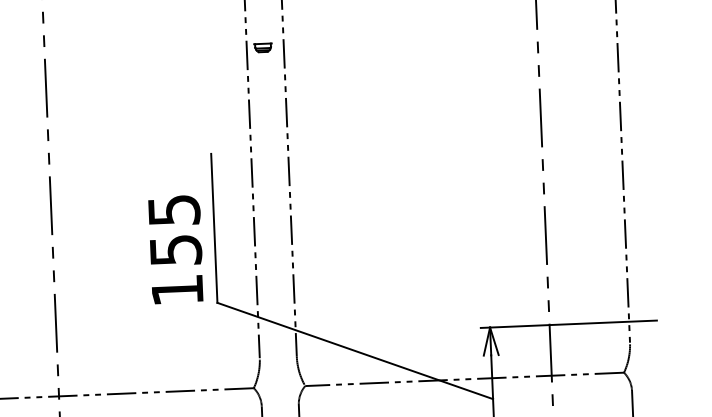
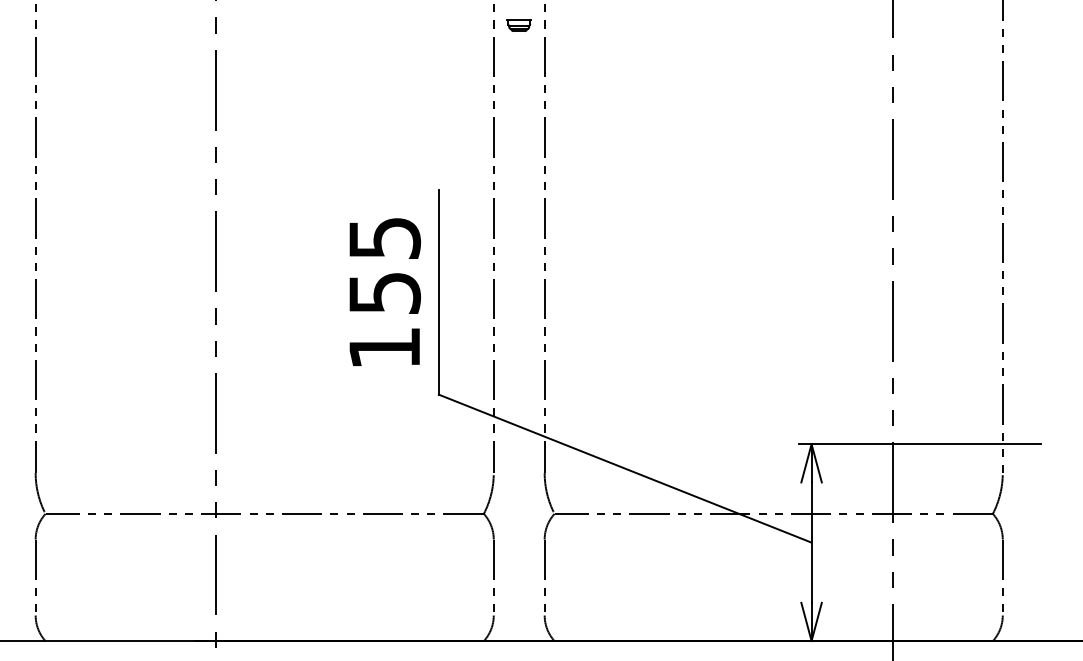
part: (262, 48) -> (518, 25), moved
text: (175, 249) -> (384, 291), moved

